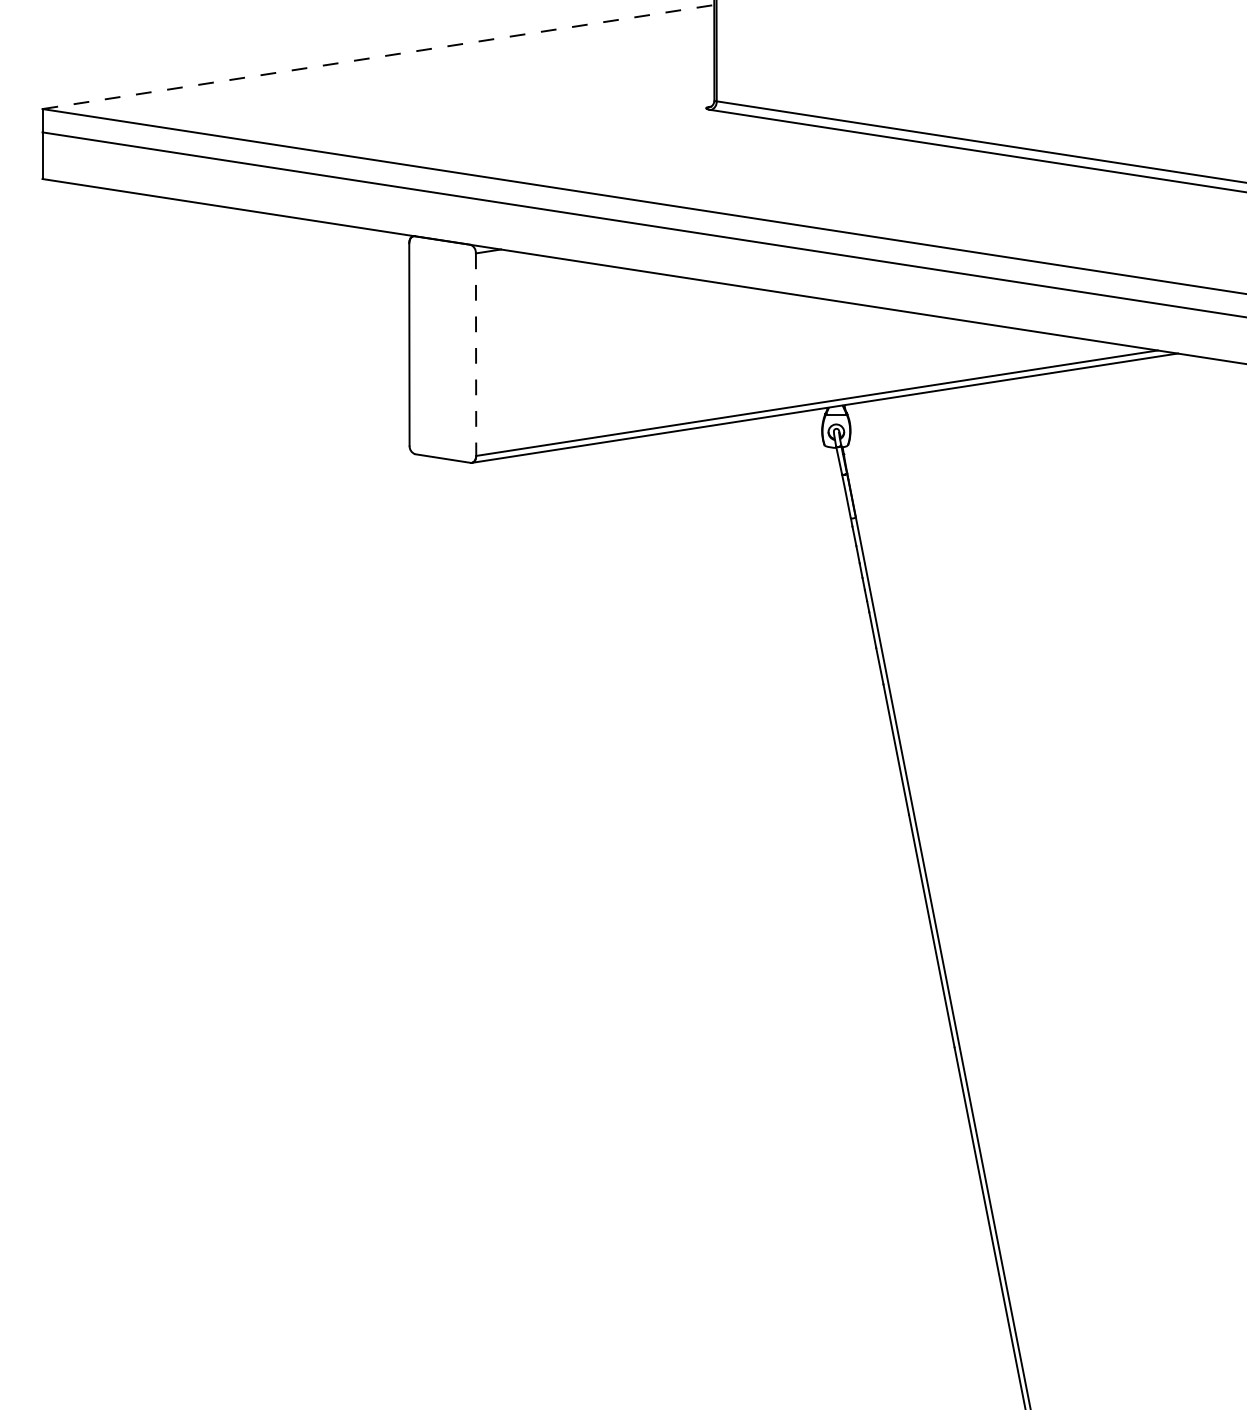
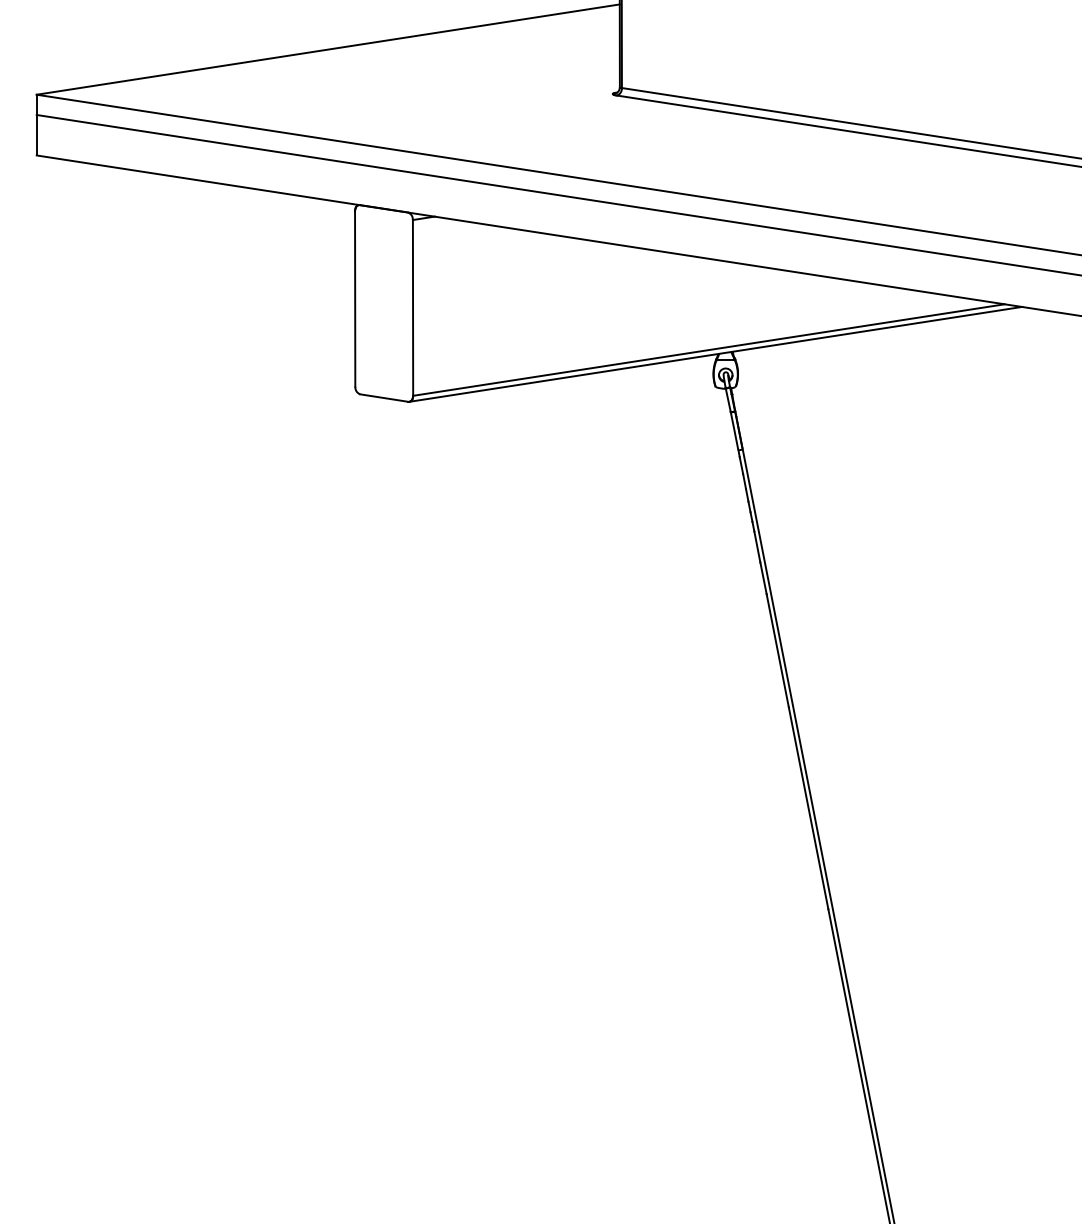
line: (378, 56) -> (328, 49), dashed -> solid
line: (476, 354) -> (413, 307), dashed -> solid

